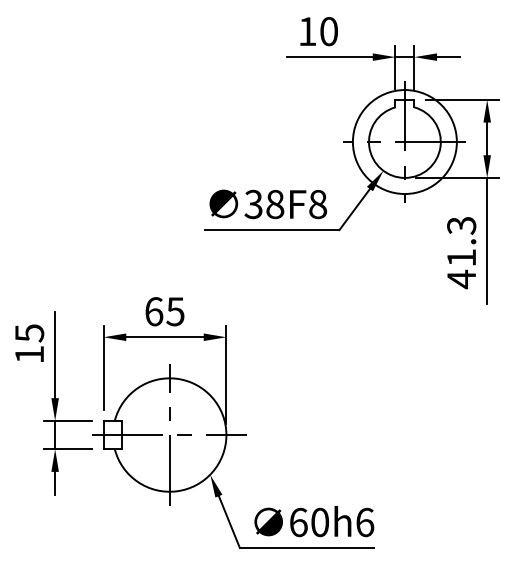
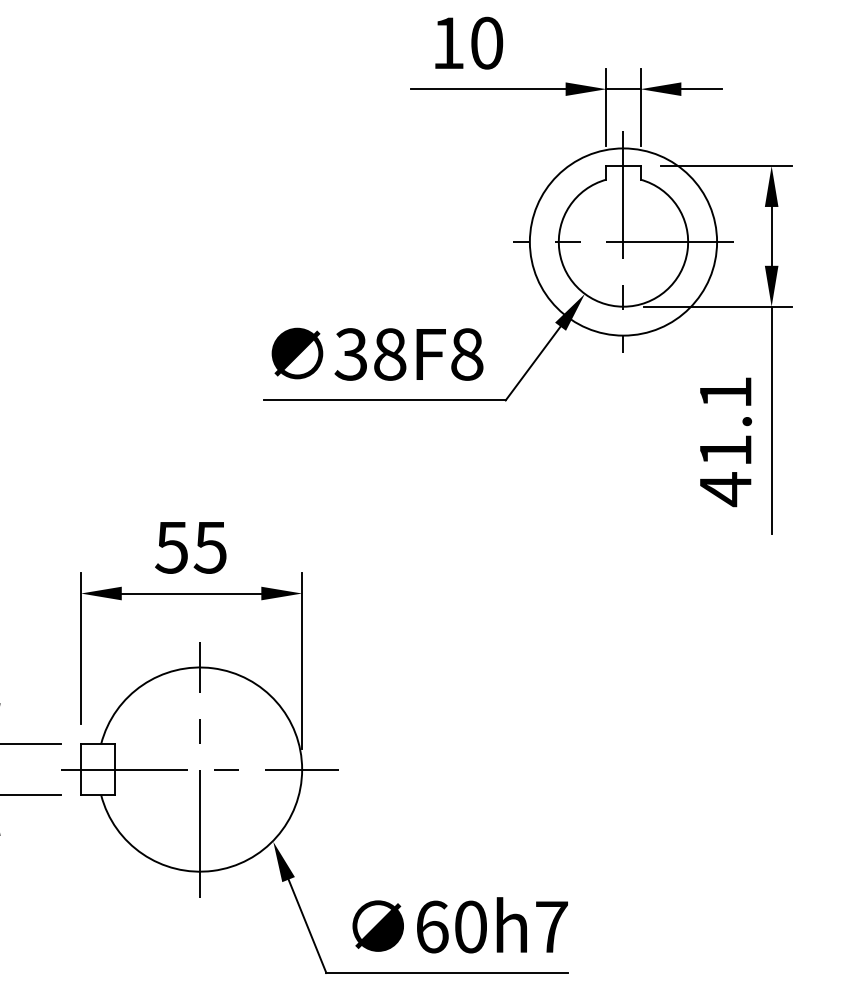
text: (461, 225) -> (725, 392), 41.3 -> 41.1
text: (153, 311) -> (170, 547), 65 -> 55
text: (365, 522) -> (552, 927), 60h6 -> 60h7

